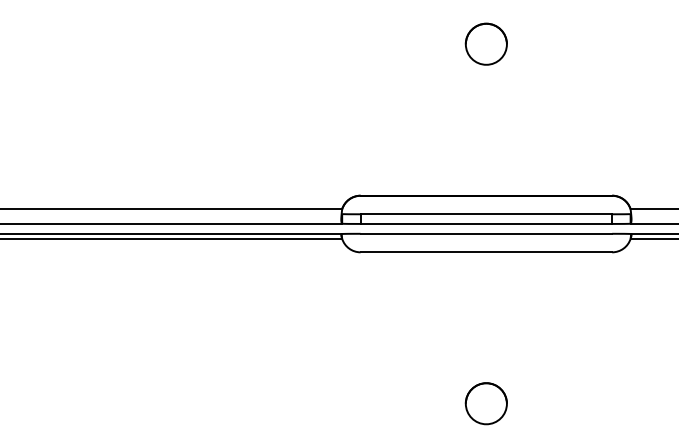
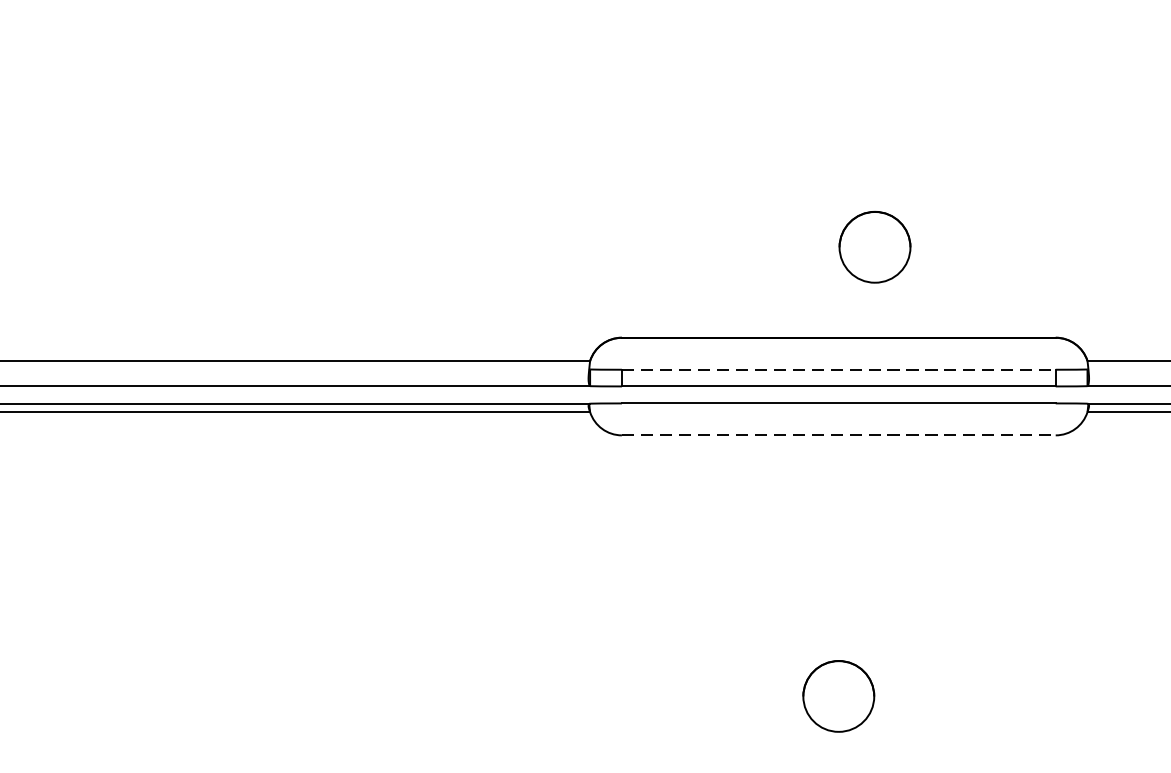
part: (485, 43) -> (873, 245), moved
line: (486, 214) -> (838, 370), solid -> dashed
line: (486, 252) -> (838, 435), solid -> dashed

